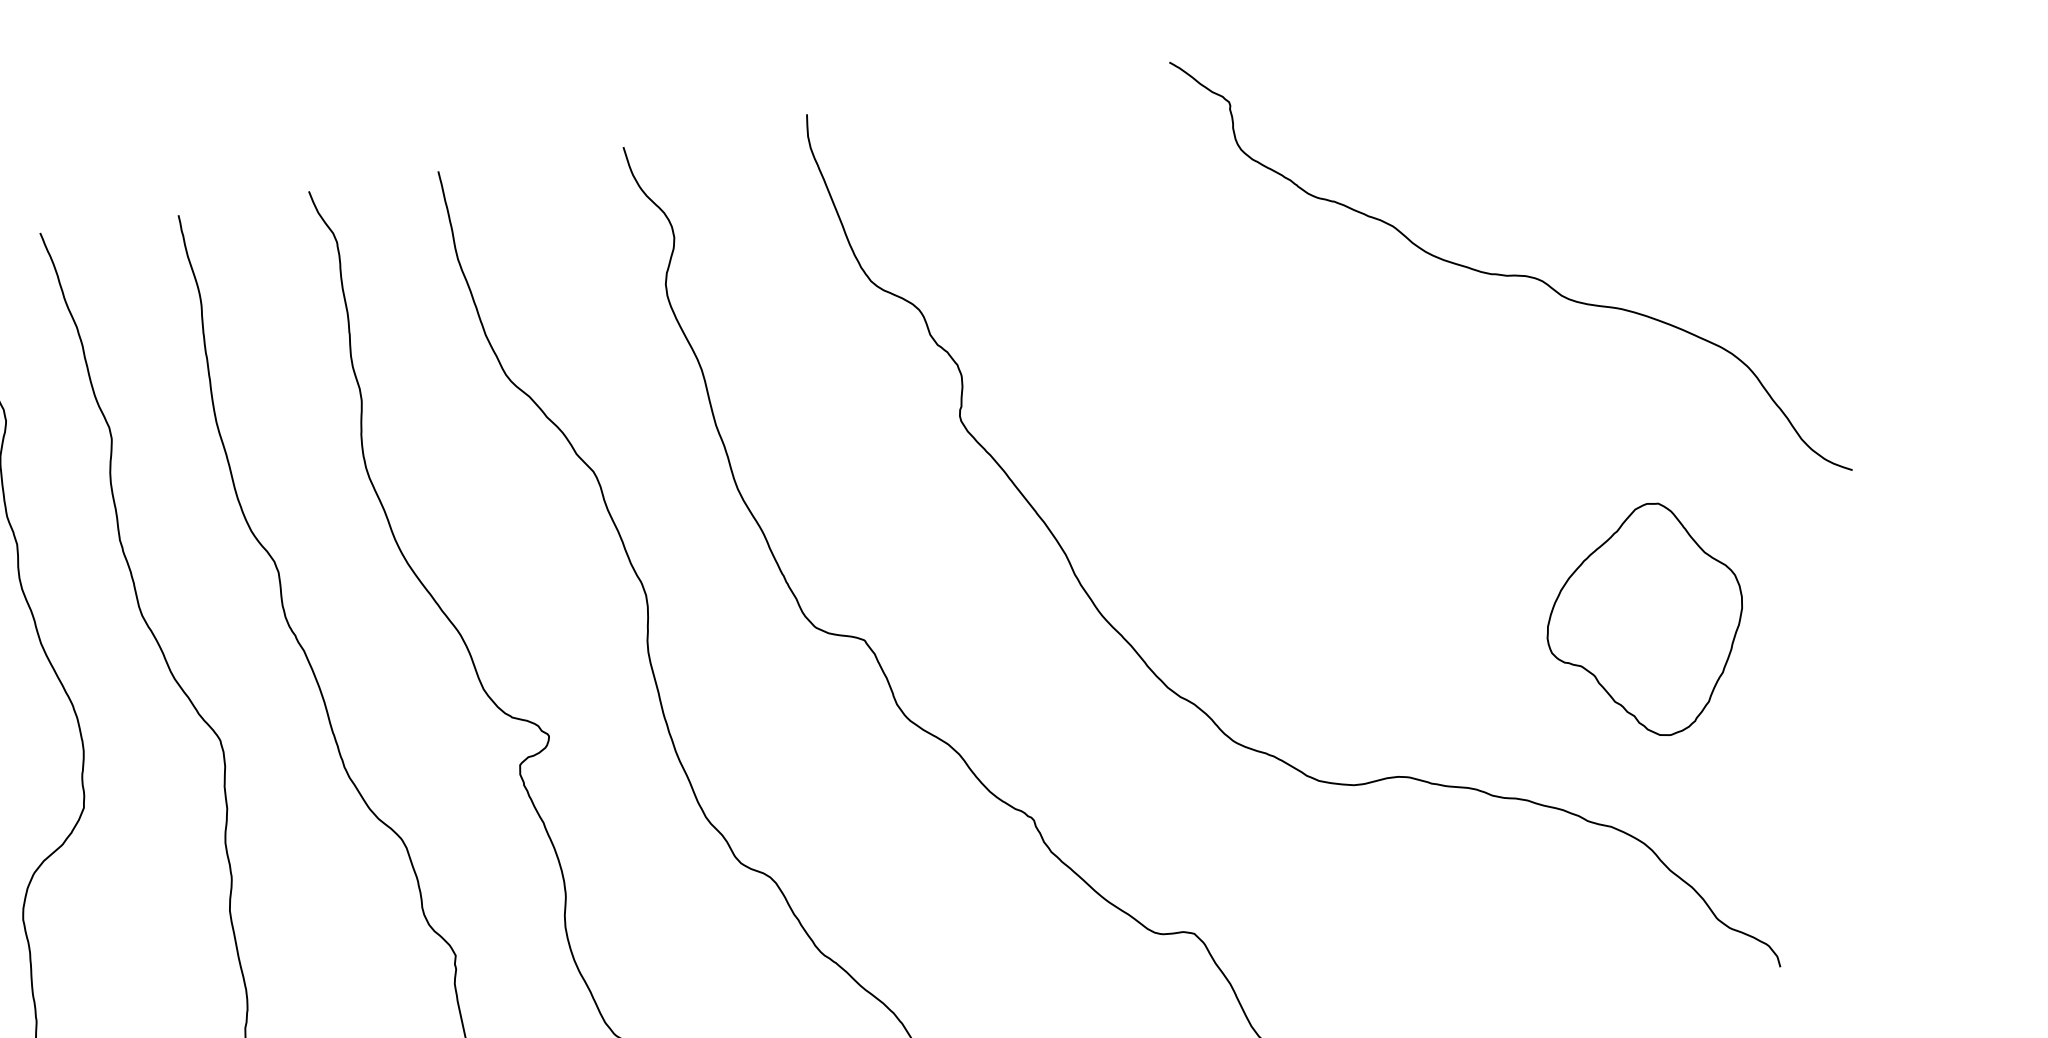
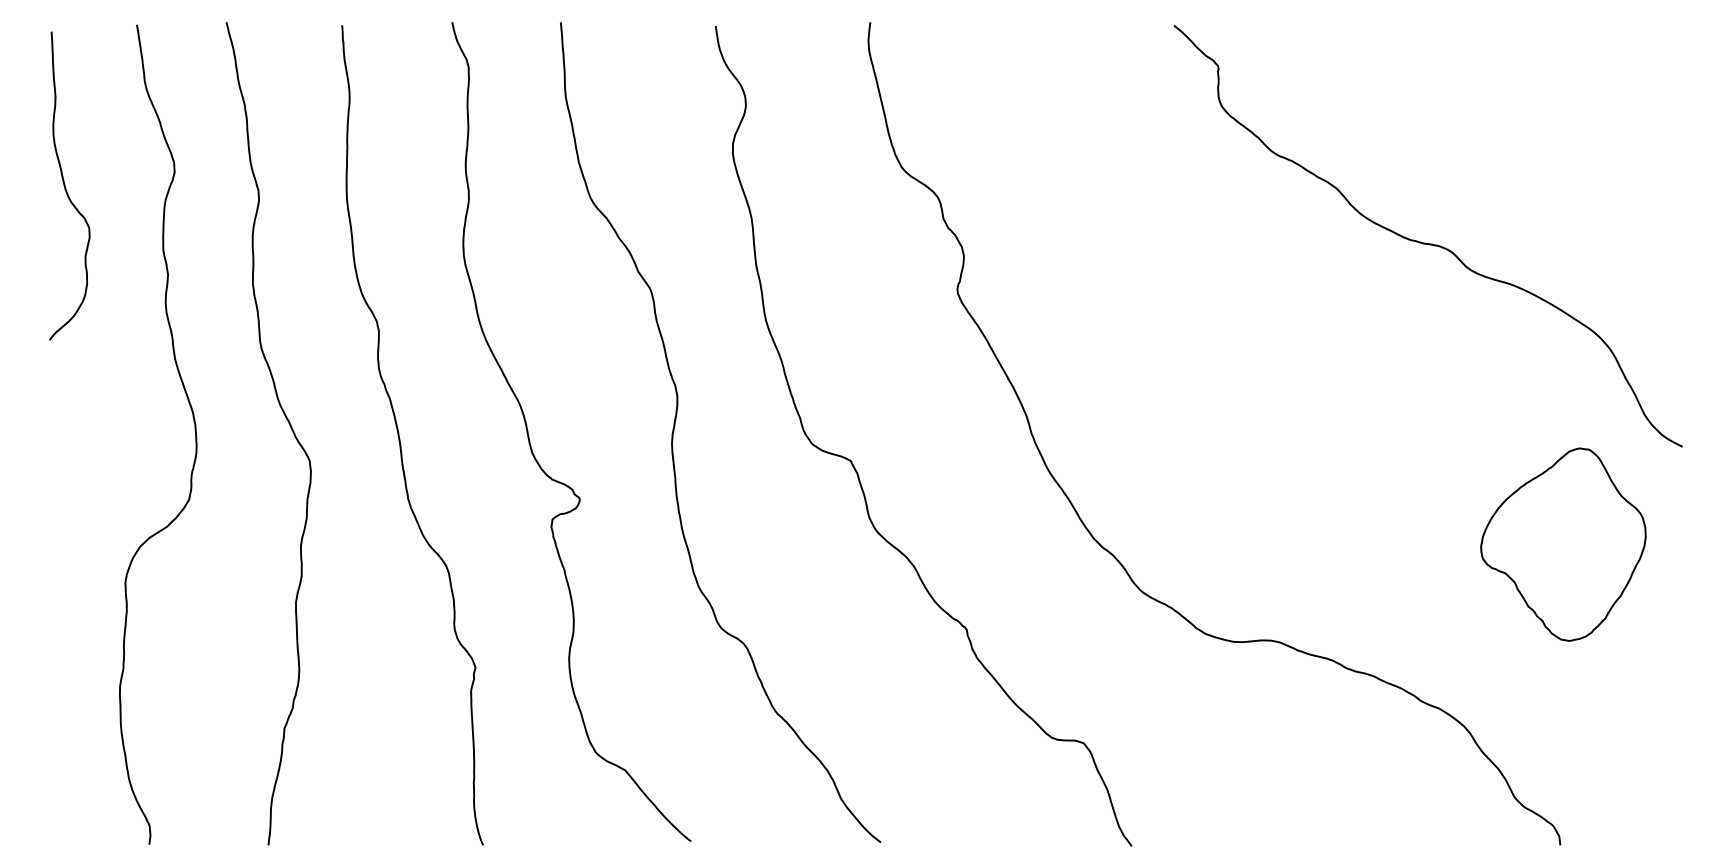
part: (1645, 621) -> (1563, 544), moved

